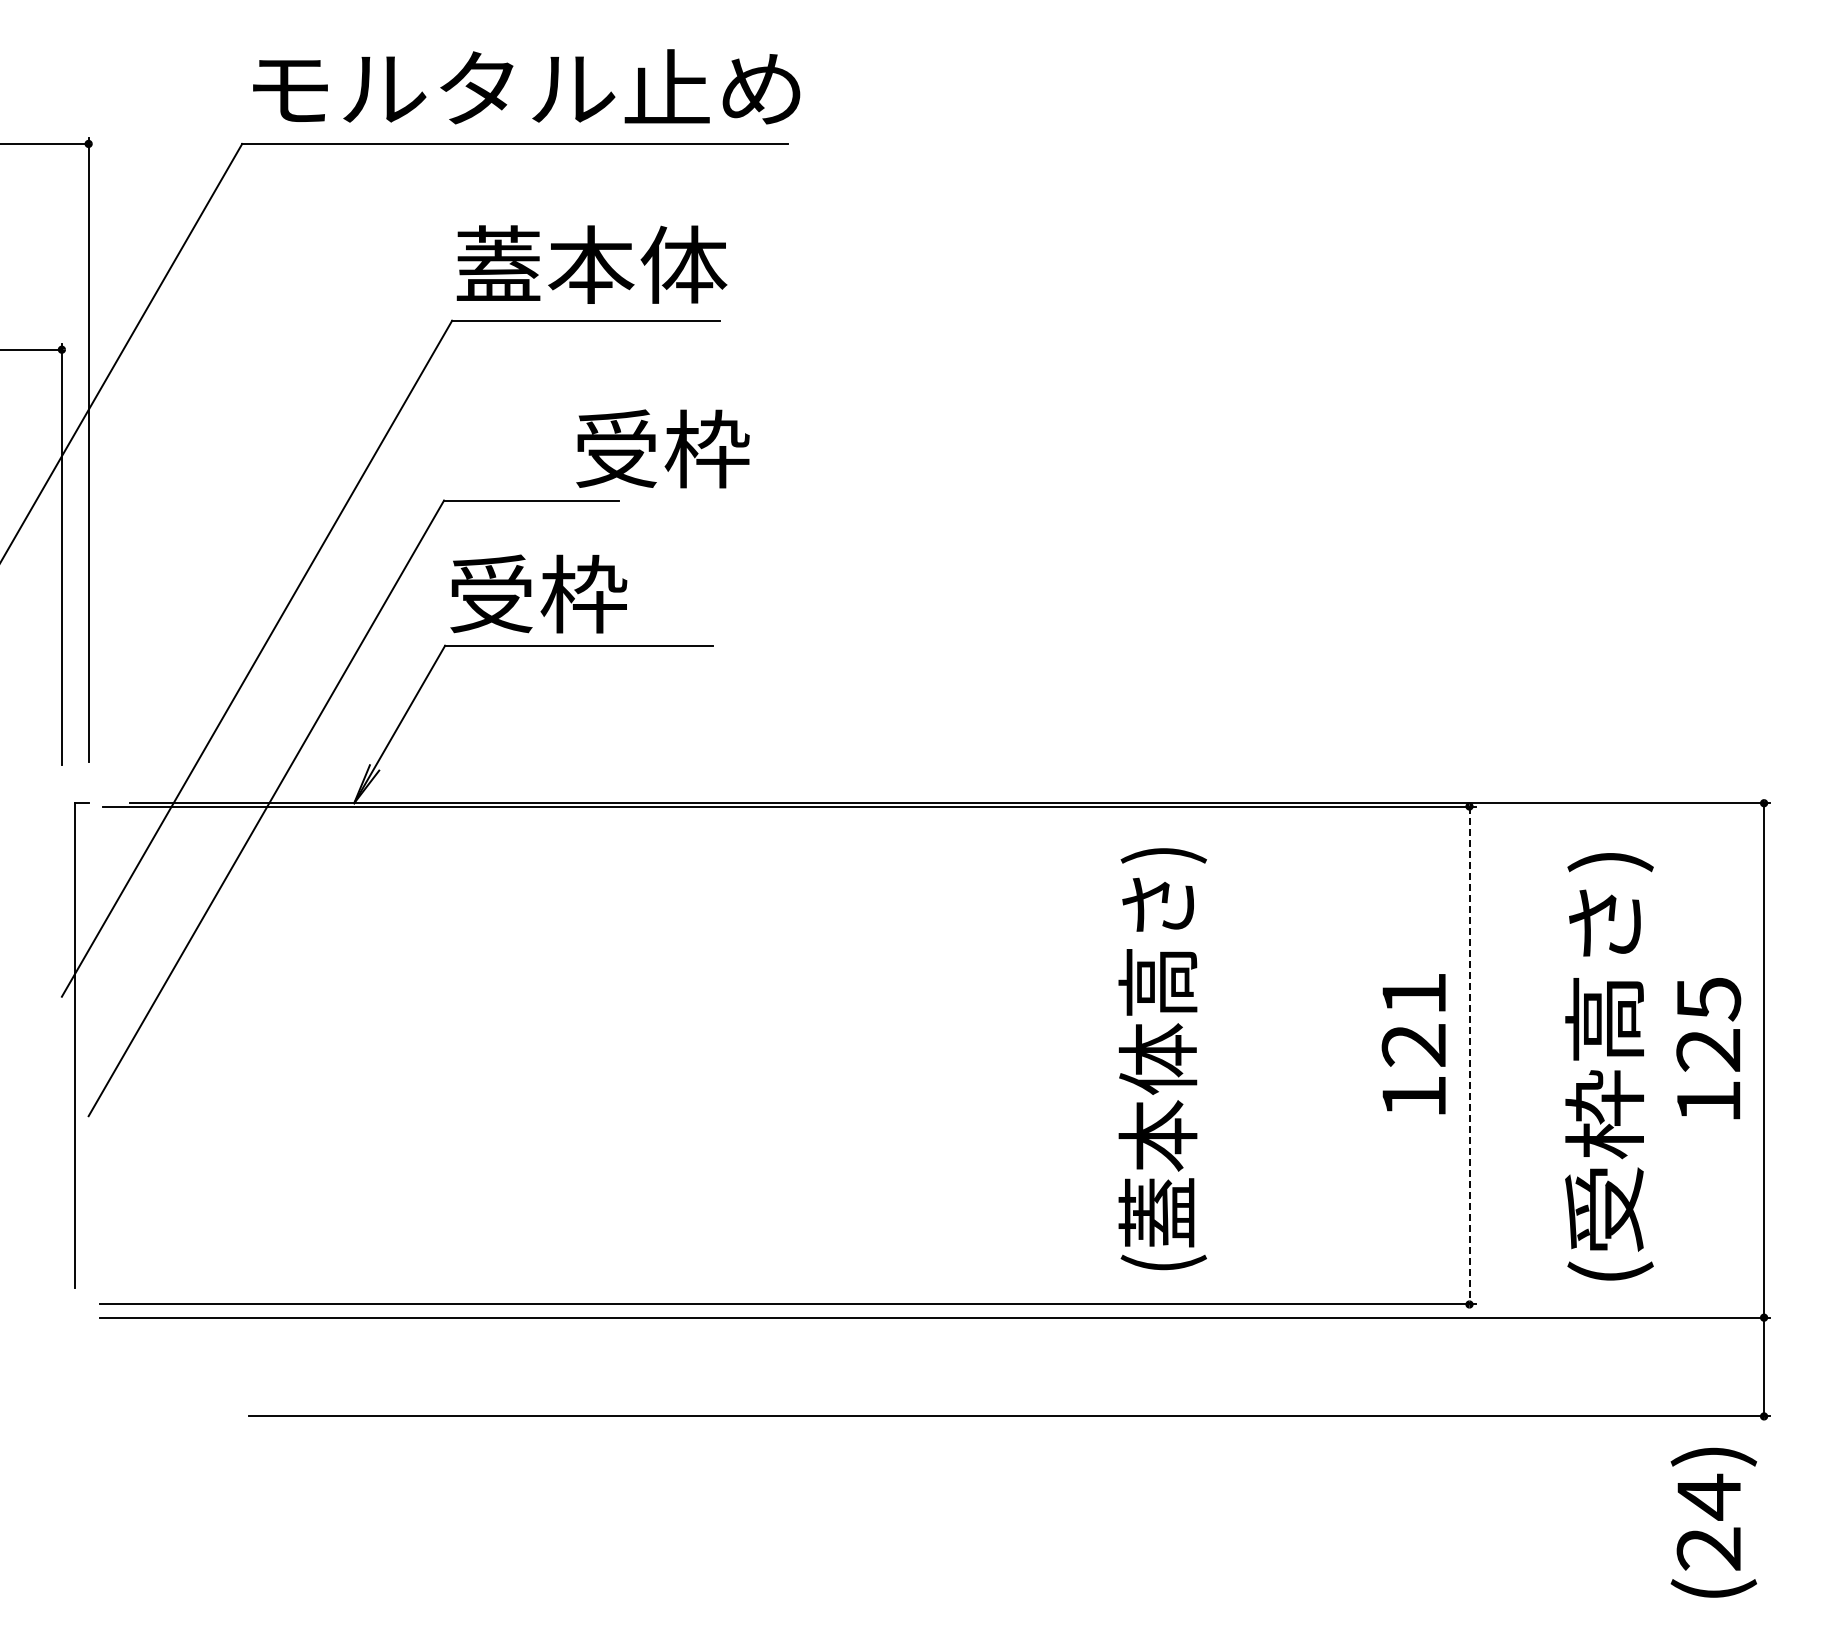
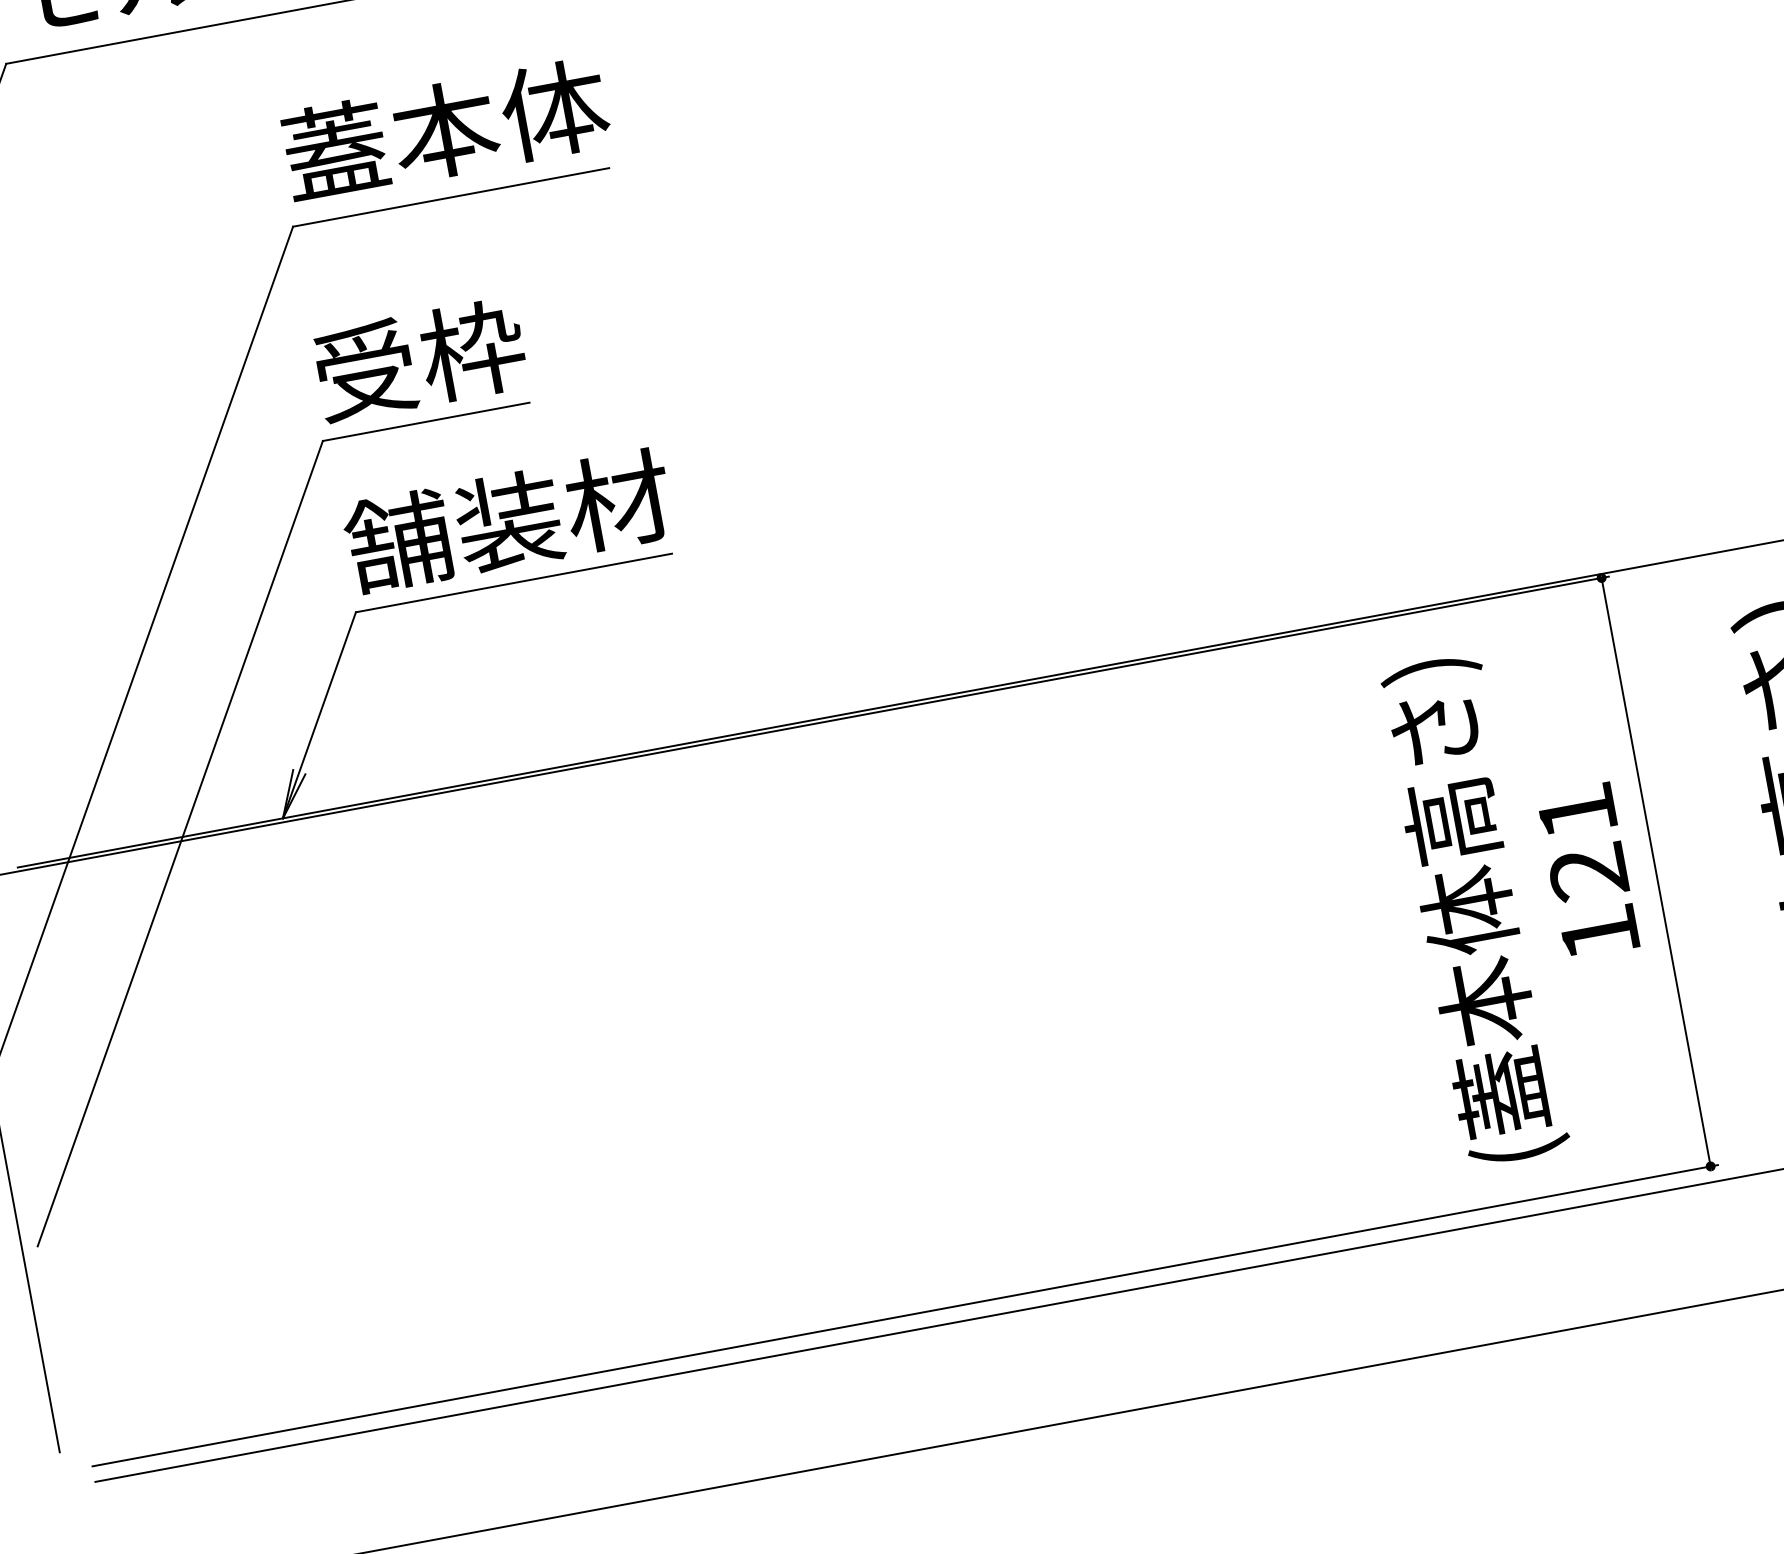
text: (662, 448) -> (419, 359), moved
text: (583, 593) -> (507, 520), 受枠 -> 舗装材
line: (1469, 1055) -> (1656, 872), dashed -> solid
text: (1162, 1059) -> (1473, 910), moved

